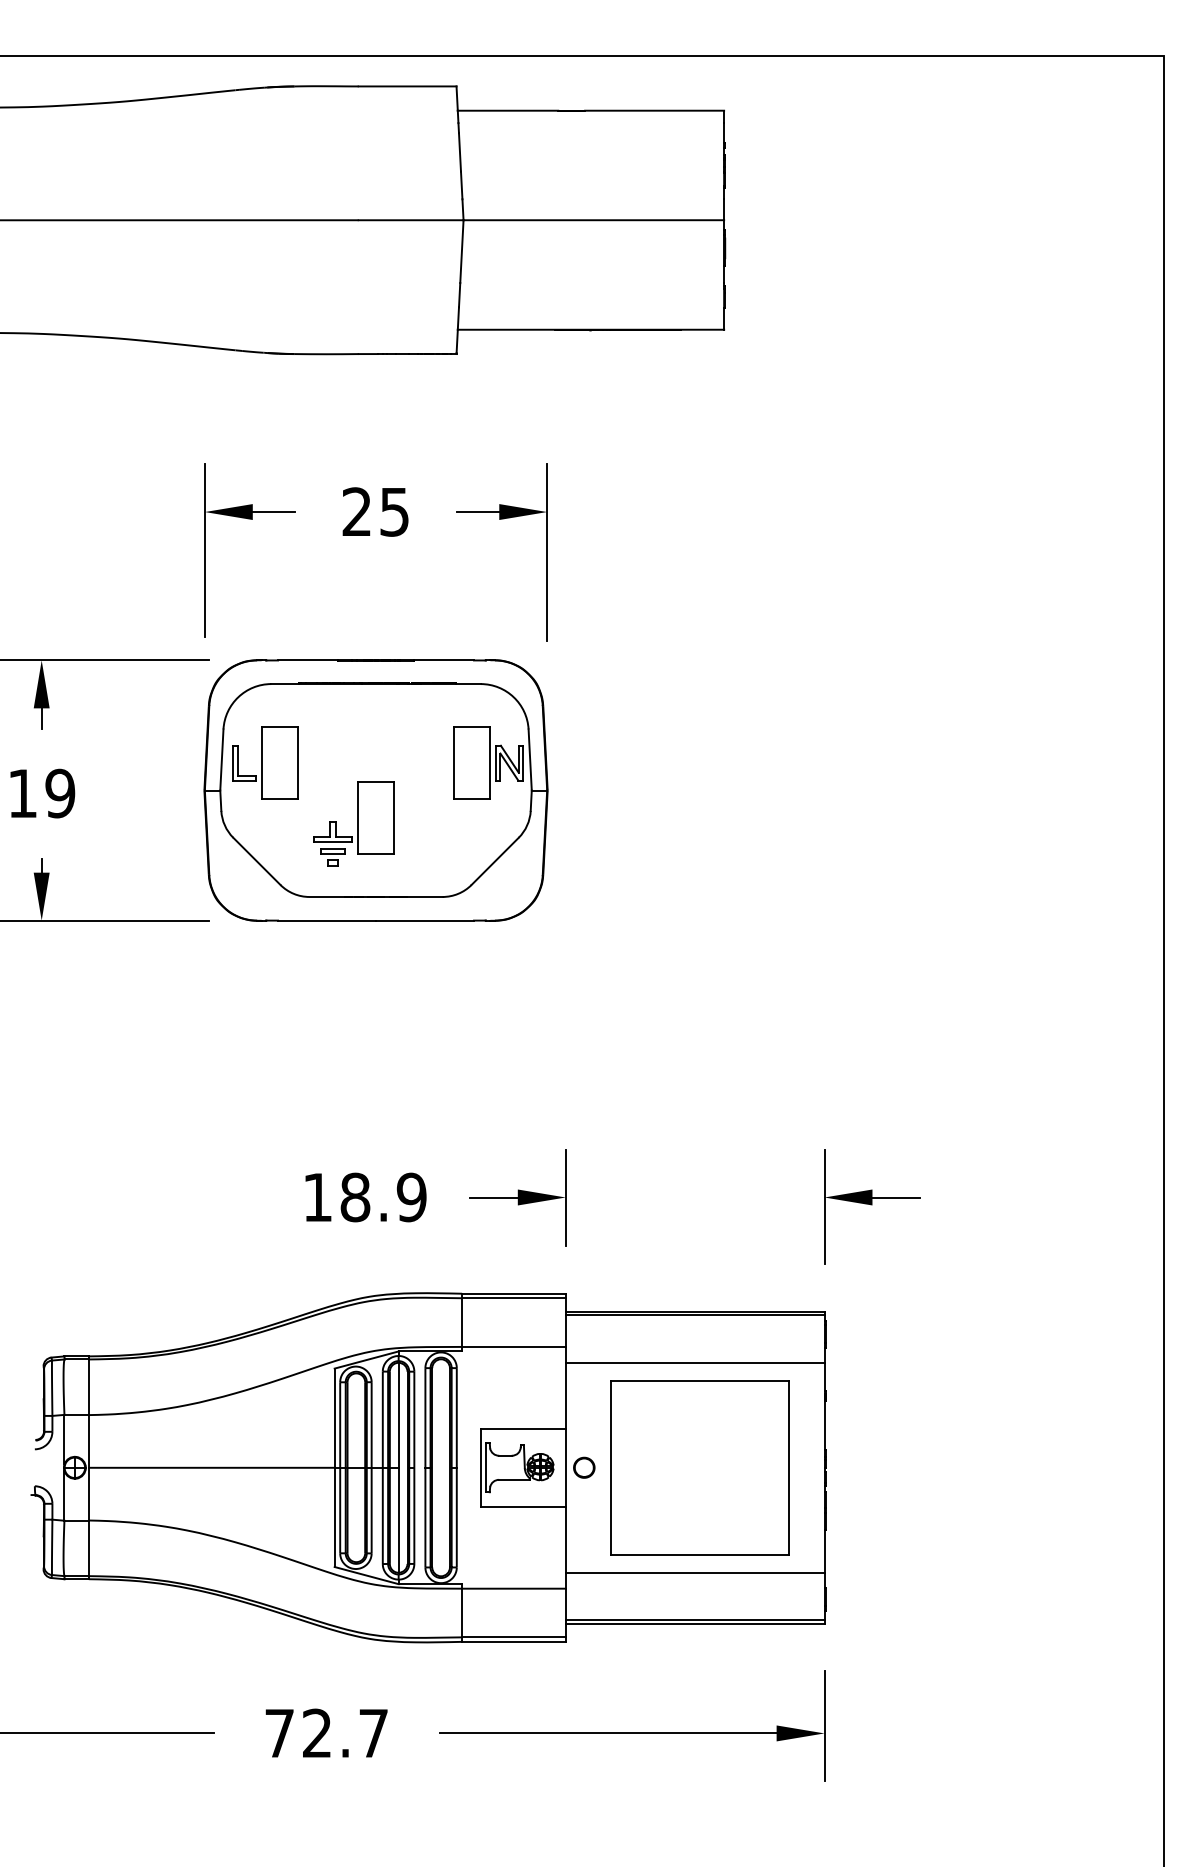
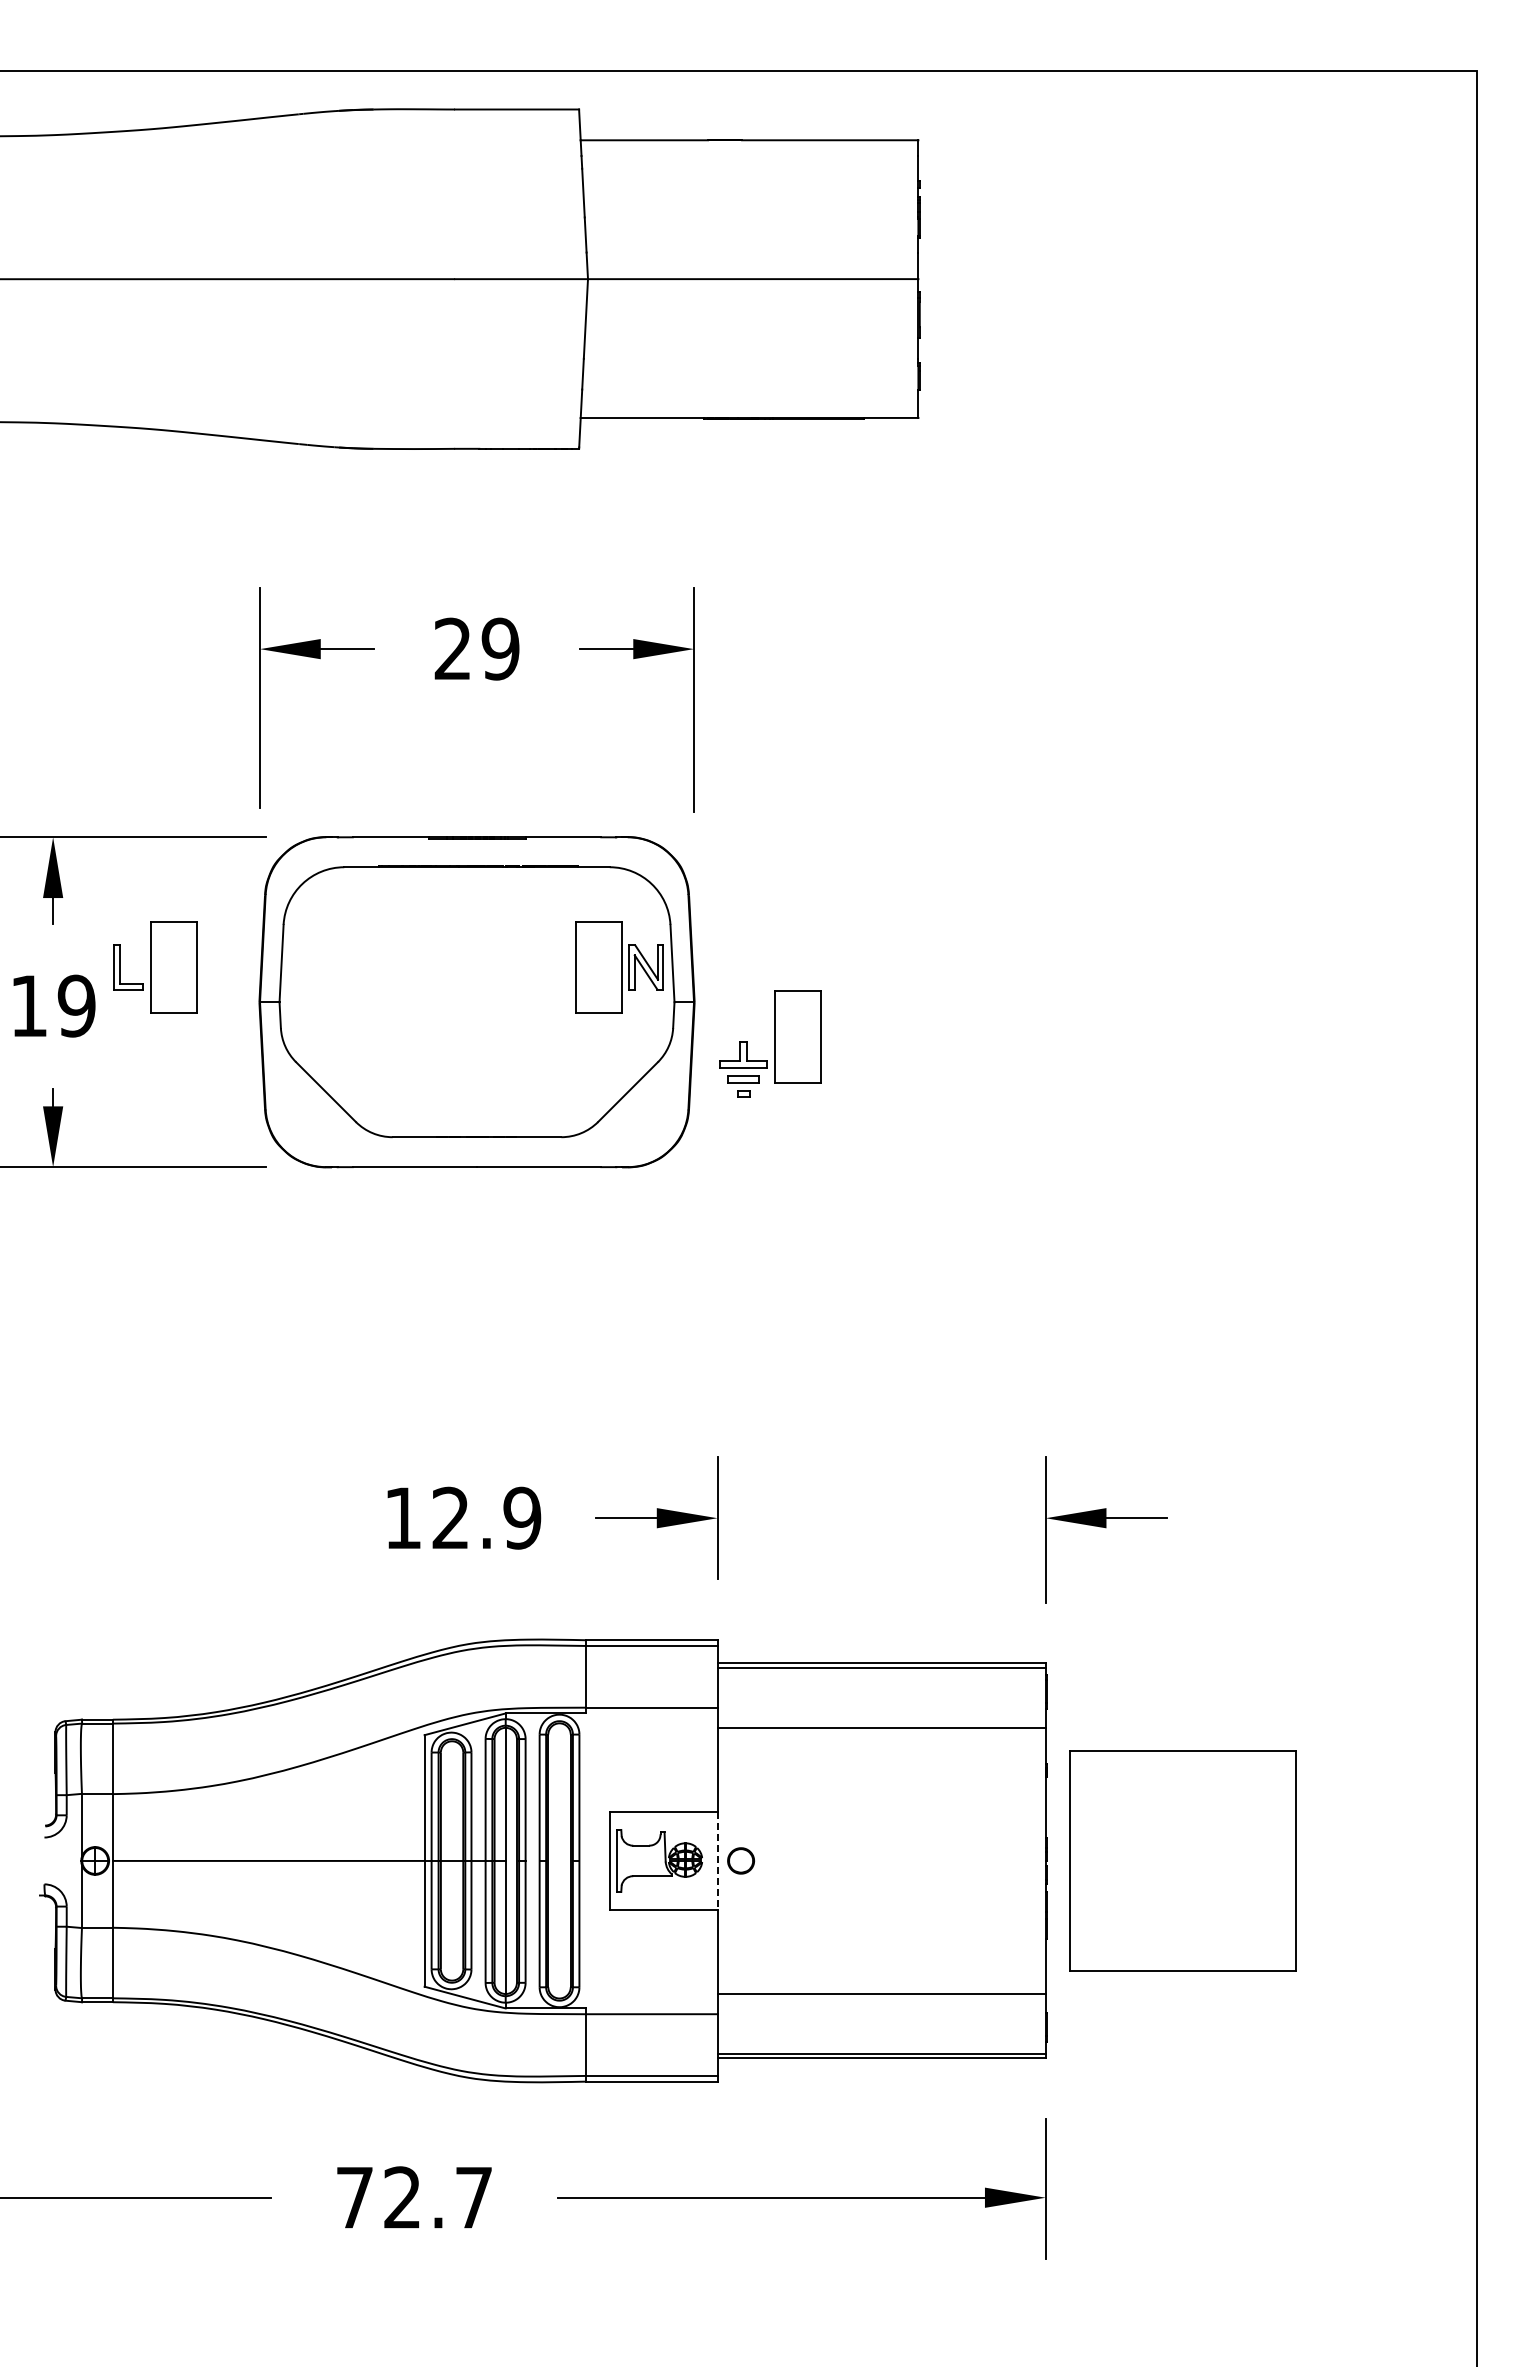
text: (394, 511) -> (500, 648), 25 -> 29
part: (265, 763) -> (155, 967), moved
part: (354, 823) -> (770, 1043), moved
text: (355, 1196) -> (450, 1517), 18.9 -> 12.9
part: (699, 1467) -> (1182, 1860), moved
line: (565, 1468) -> (717, 1861), solid -> dashed

